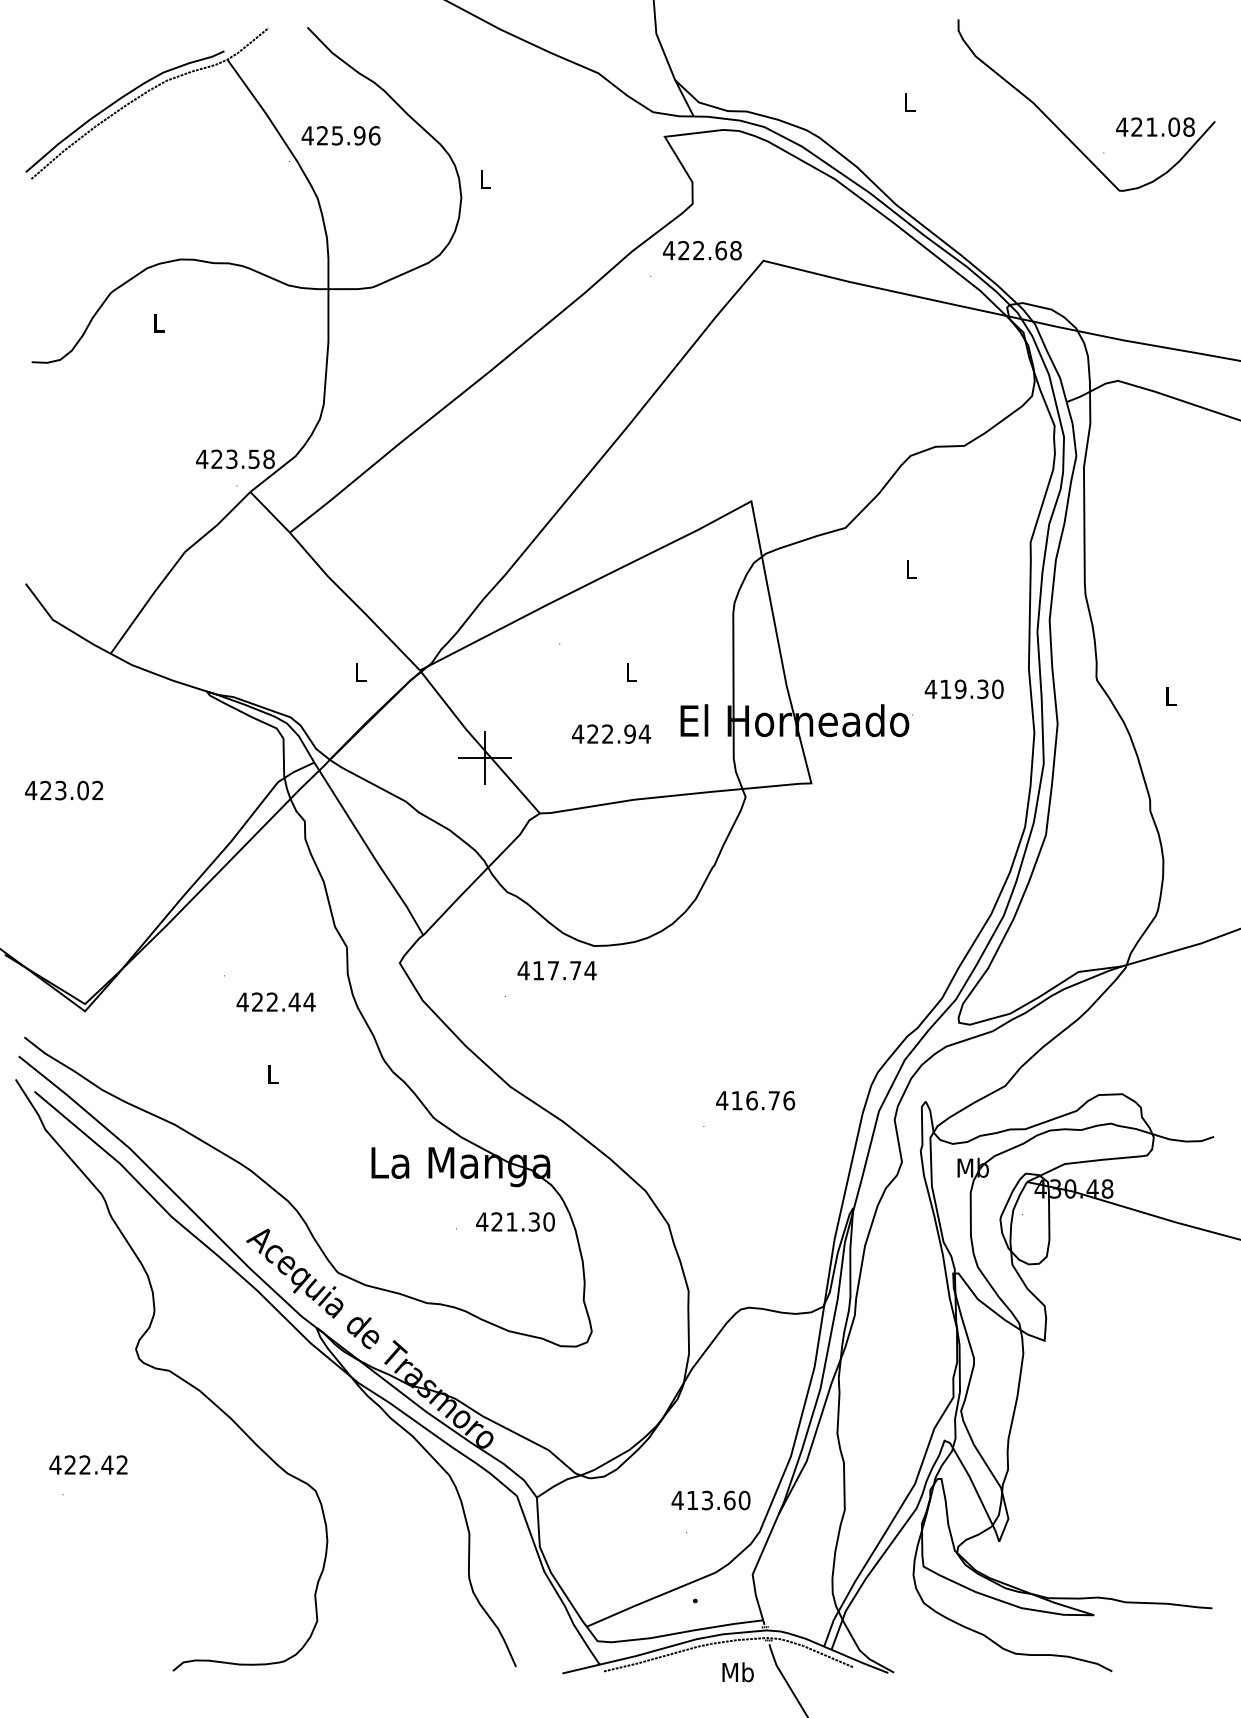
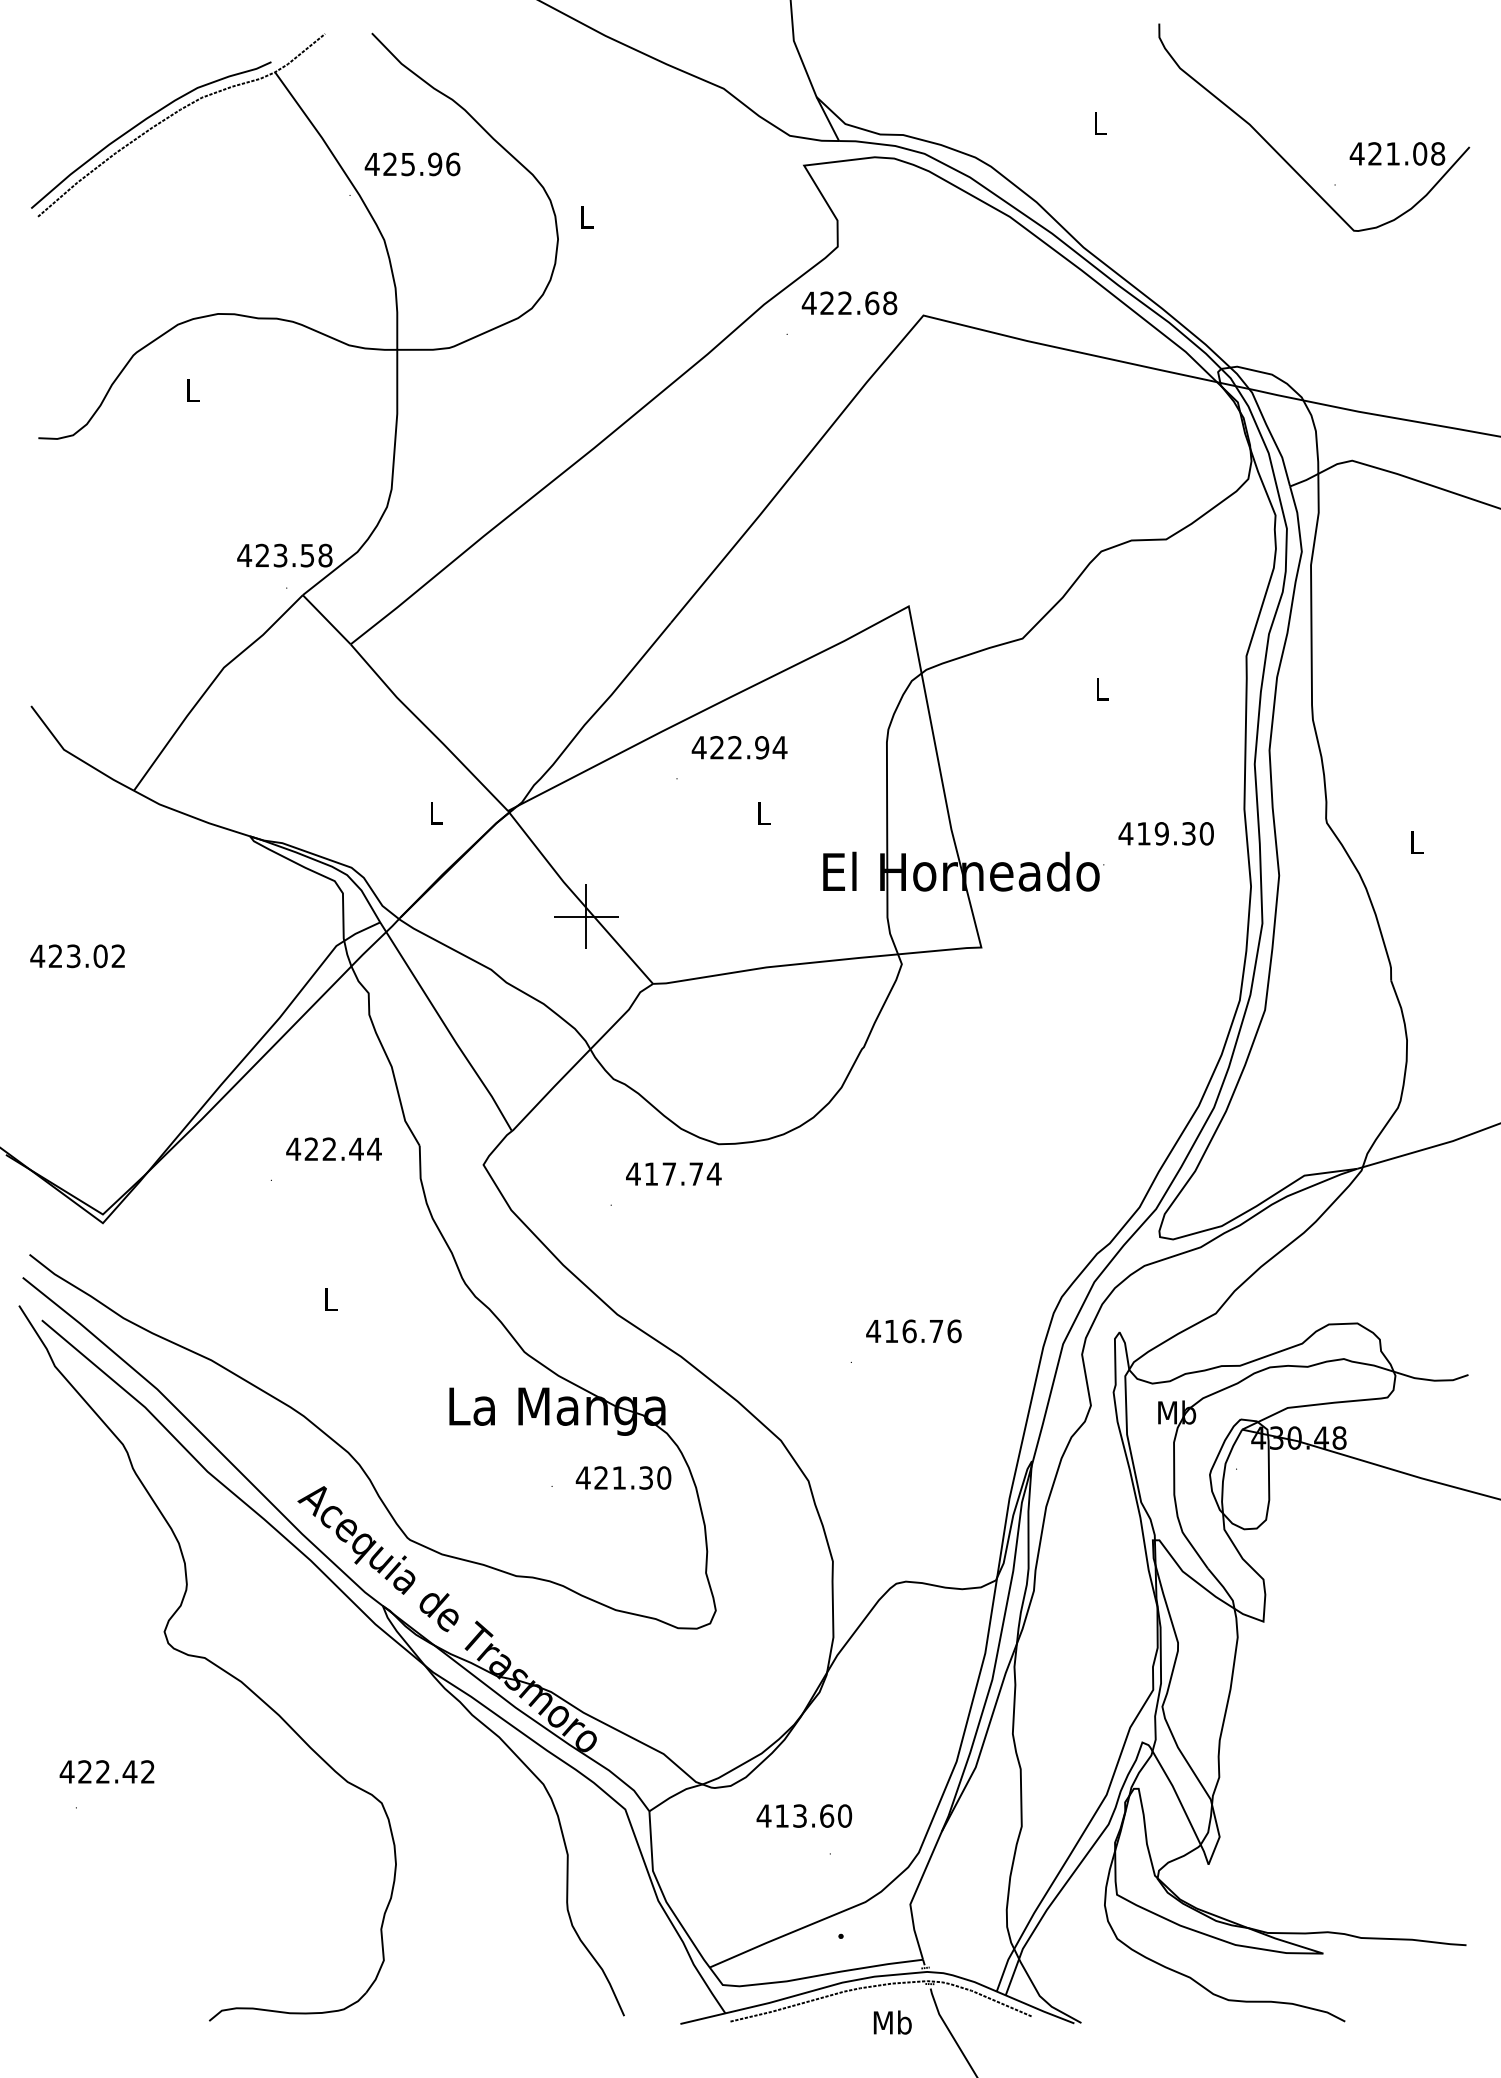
text: (611, 733) -> (739, 746), moved
text: (275, 1001) -> (333, 1148), moved
text: (710, 1500) -> (803, 1816), moved

